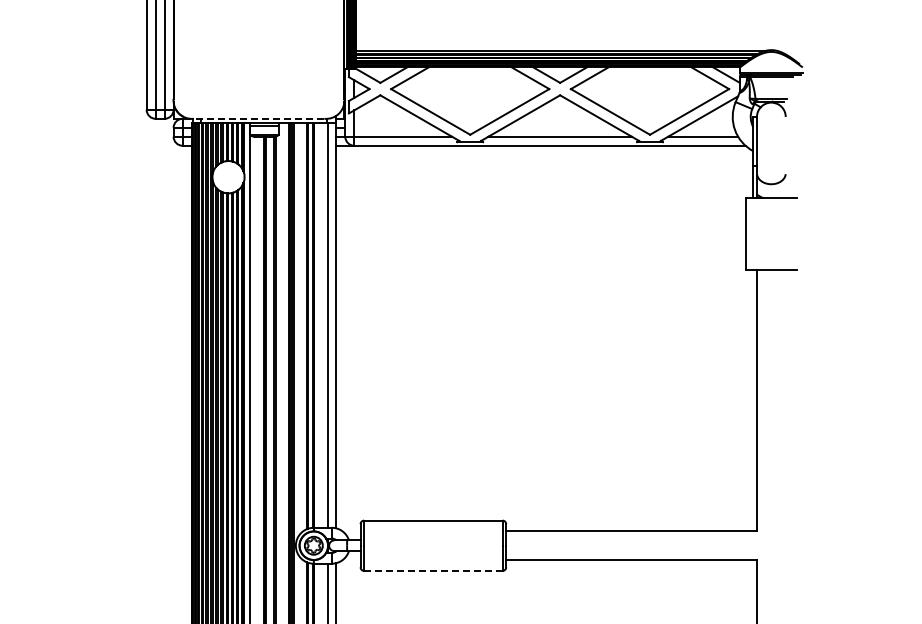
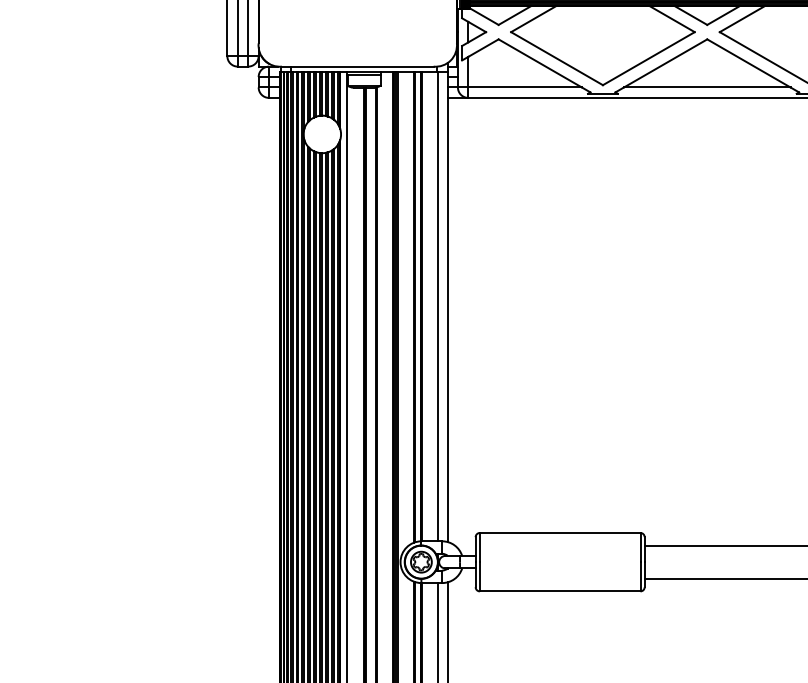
line: (258, 118) -> (357, 66), dashed -> solid
line: (433, 570) -> (560, 590), dashed -> solid

